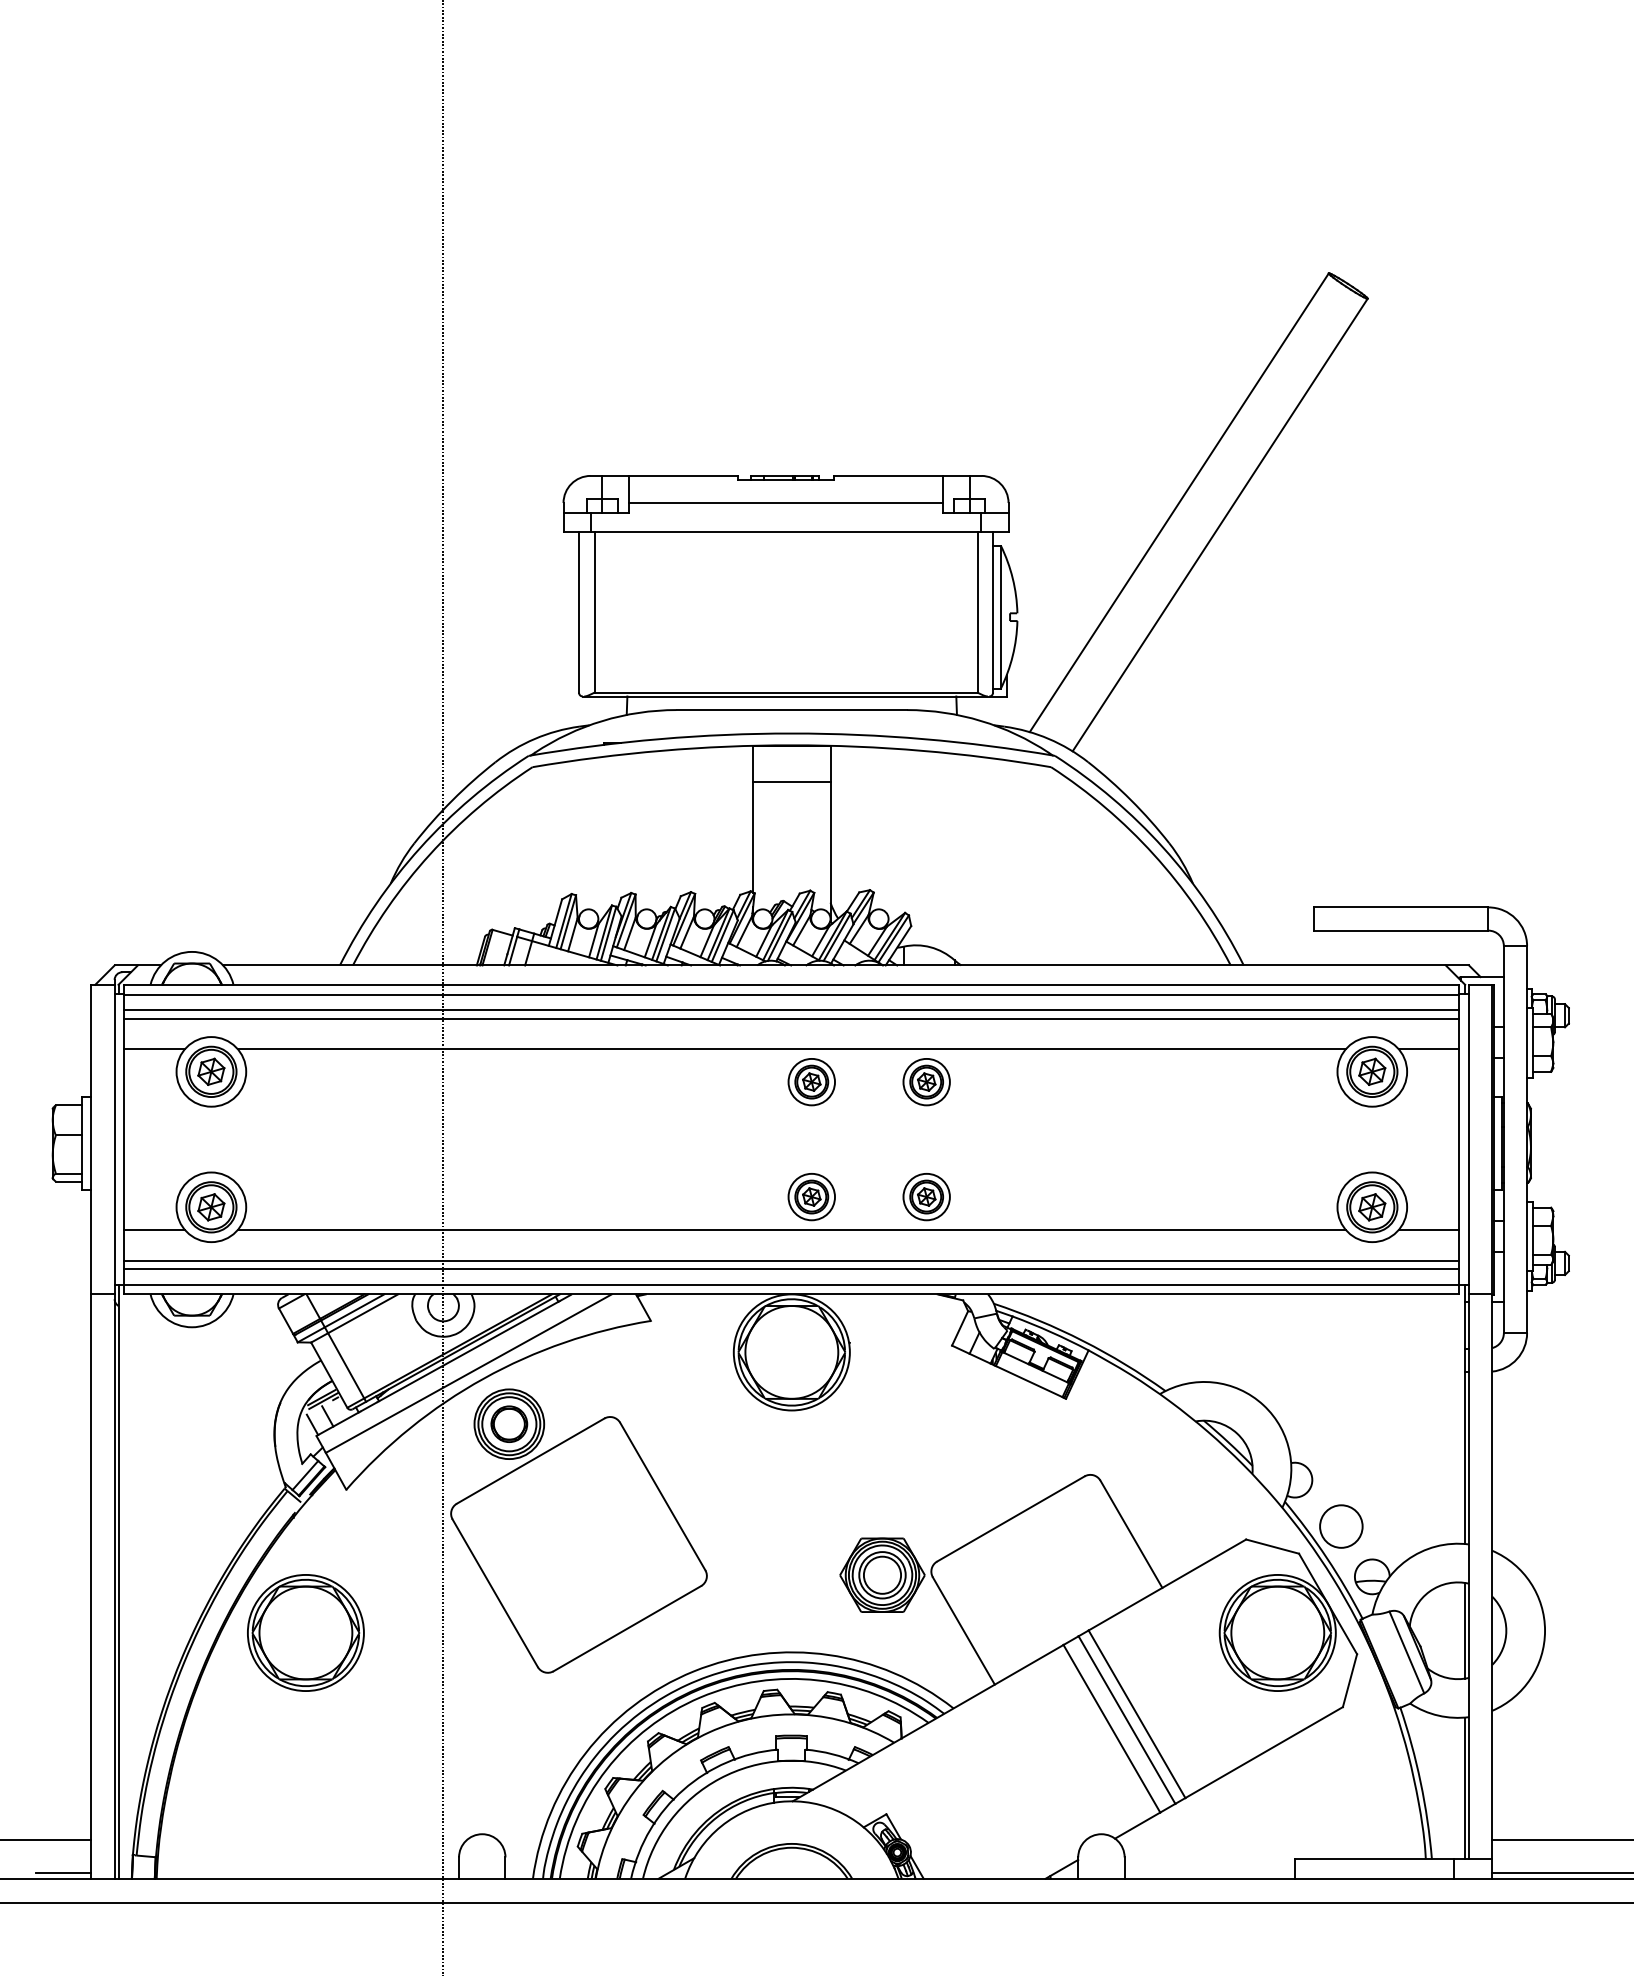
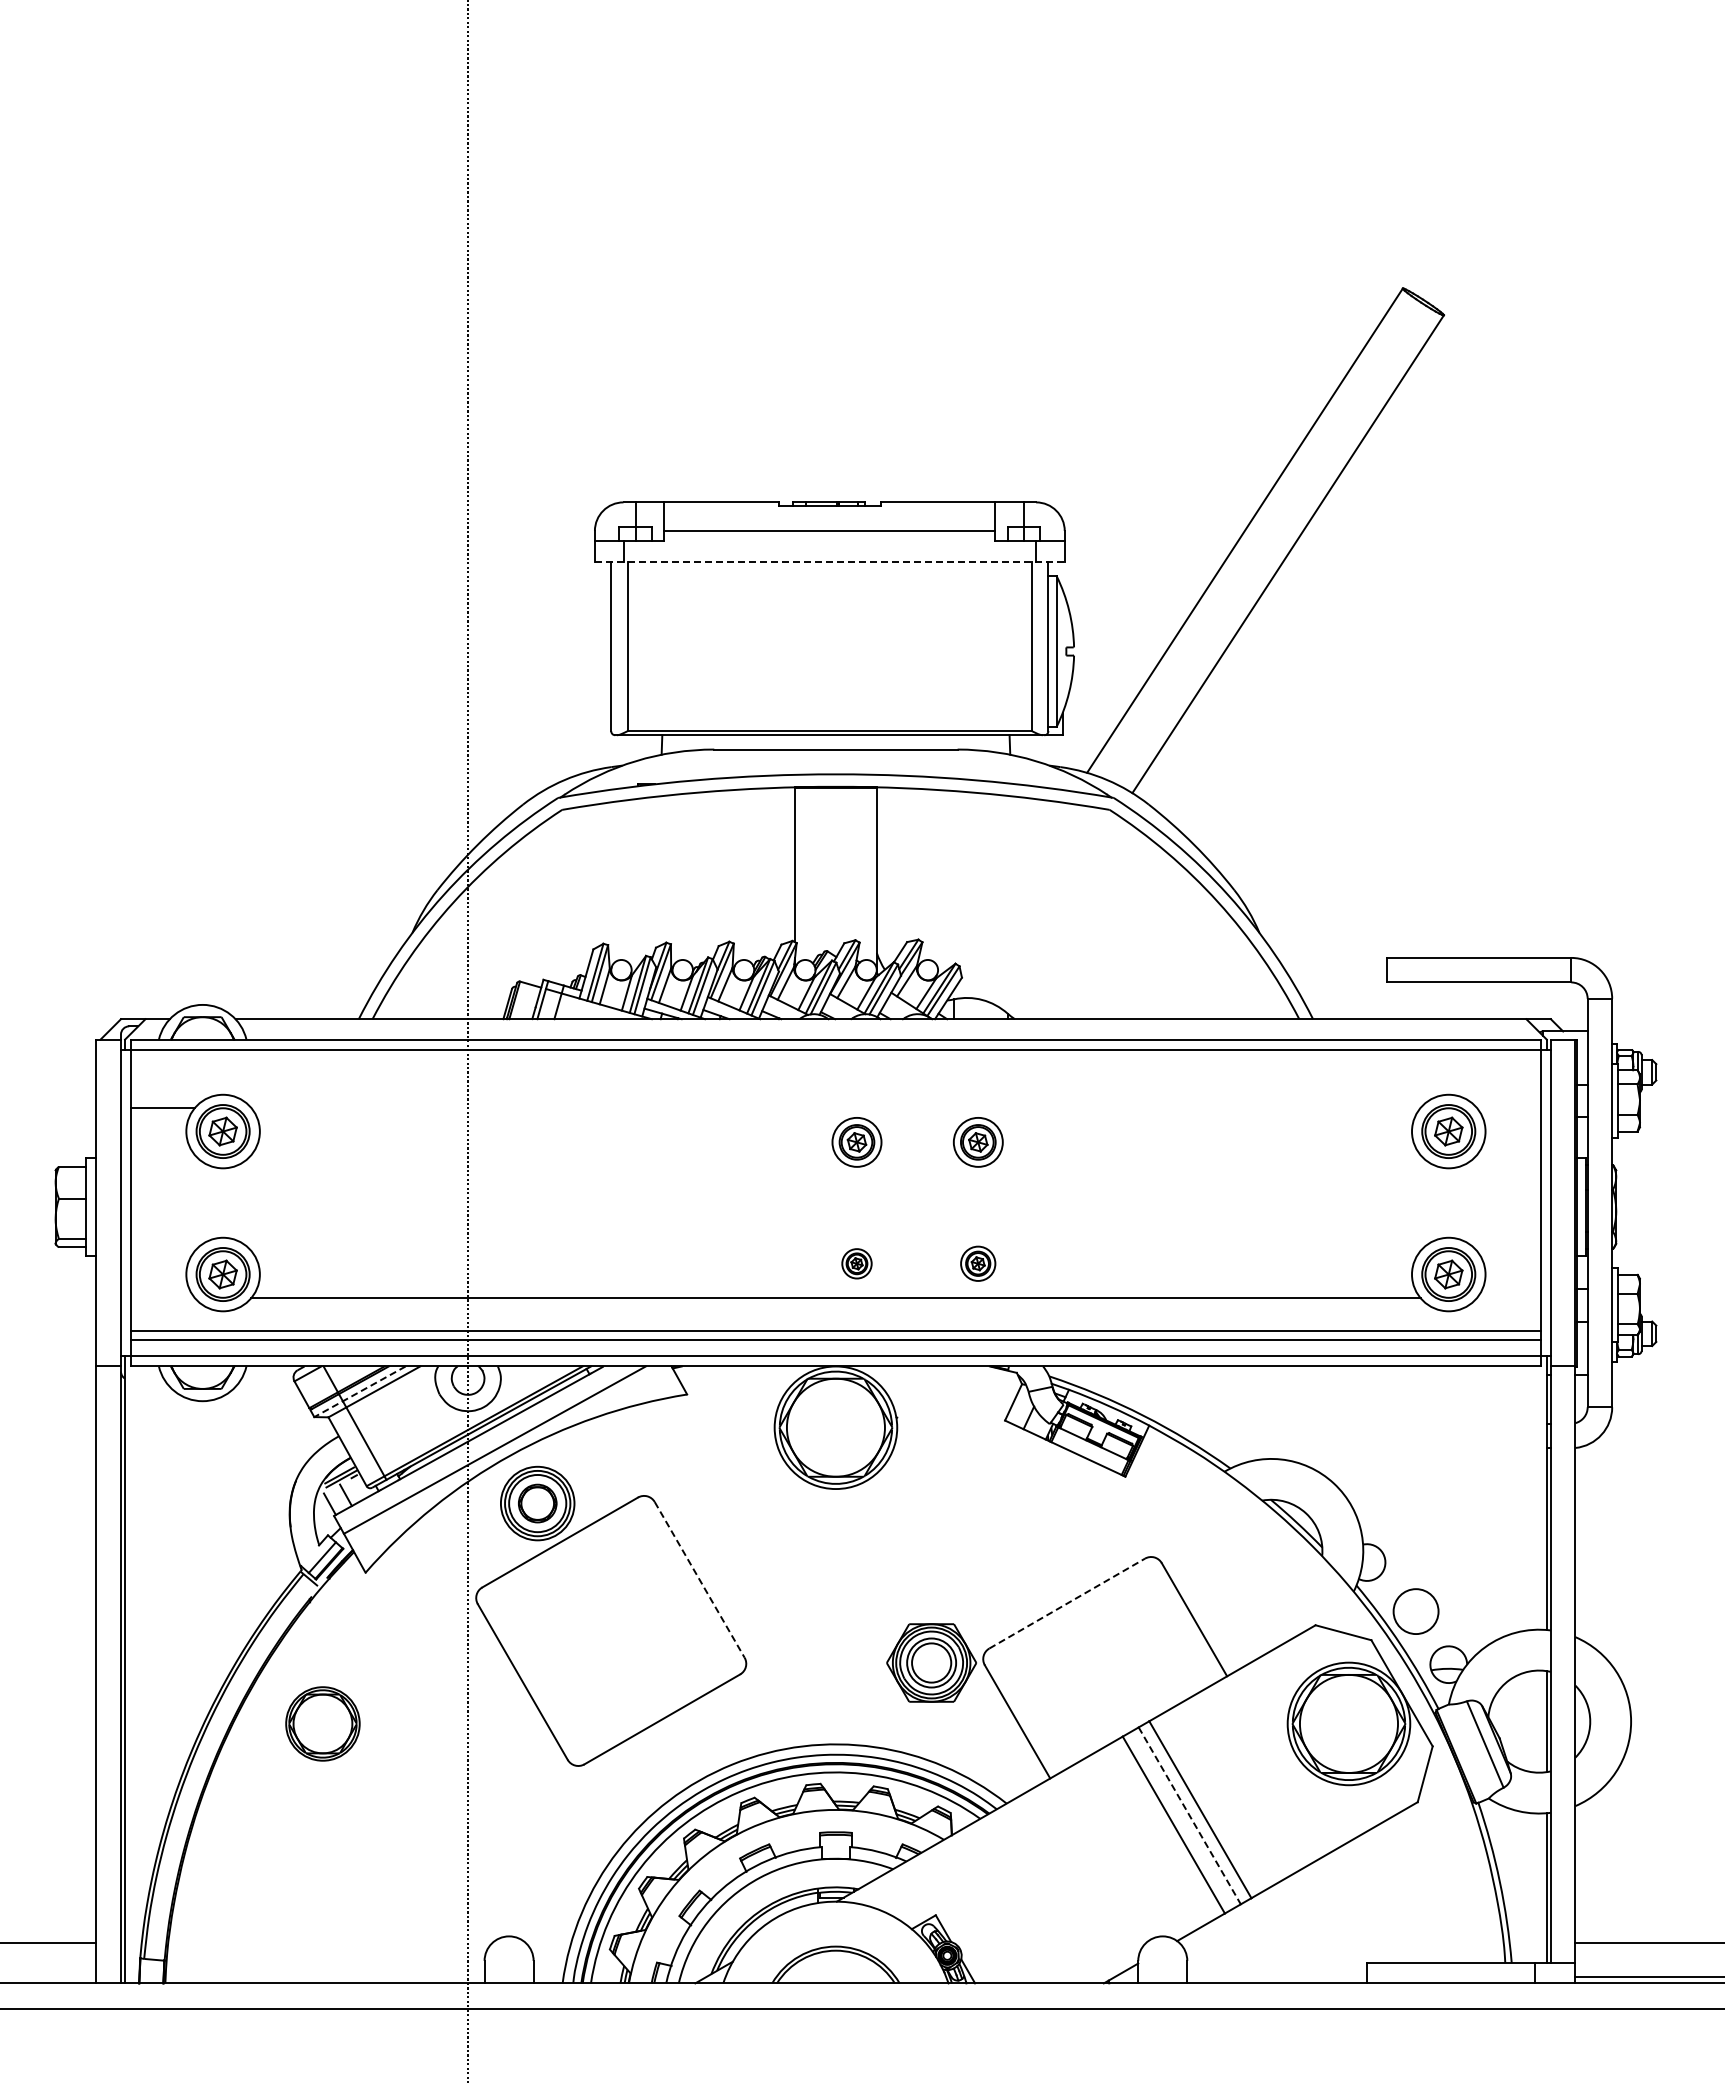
line: (785, 531) -> (829, 561), solid -> dashed
line: (791, 781) -> (835, 825), removed
line: (791, 1010) -> (835, 1066), removed
line: (791, 1018) -> (835, 1075), removed
line: (791, 1049) -> (835, 1107), removed
line: (1428, 1049) -> (1508, 1107), removed
part: (811, 1196) -> (856, 1263), size x0.6
part: (925, 1196) -> (977, 1263), size x0.7
line: (154, 1230) -> (163, 1298), removed
line: (1428, 1230) -> (1508, 1298), removed
line: (340, 1319) -> (359, 1392), solid -> dashed
line: (662, 1496) -> (699, 1579), solid -> dashed
line: (1011, 1518) -> (1067, 1603), solid -> dashed
part: (305, 1632) -> (322, 1723), size x0.6
line: (1127, 1720) -> (1190, 1816), solid -> dashed
line: (63, 1873) -> (67, 1977), removed

